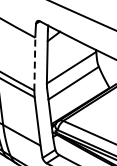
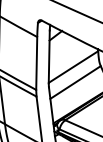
line: (34, 63) -> (36, 62), dashed -> solid

